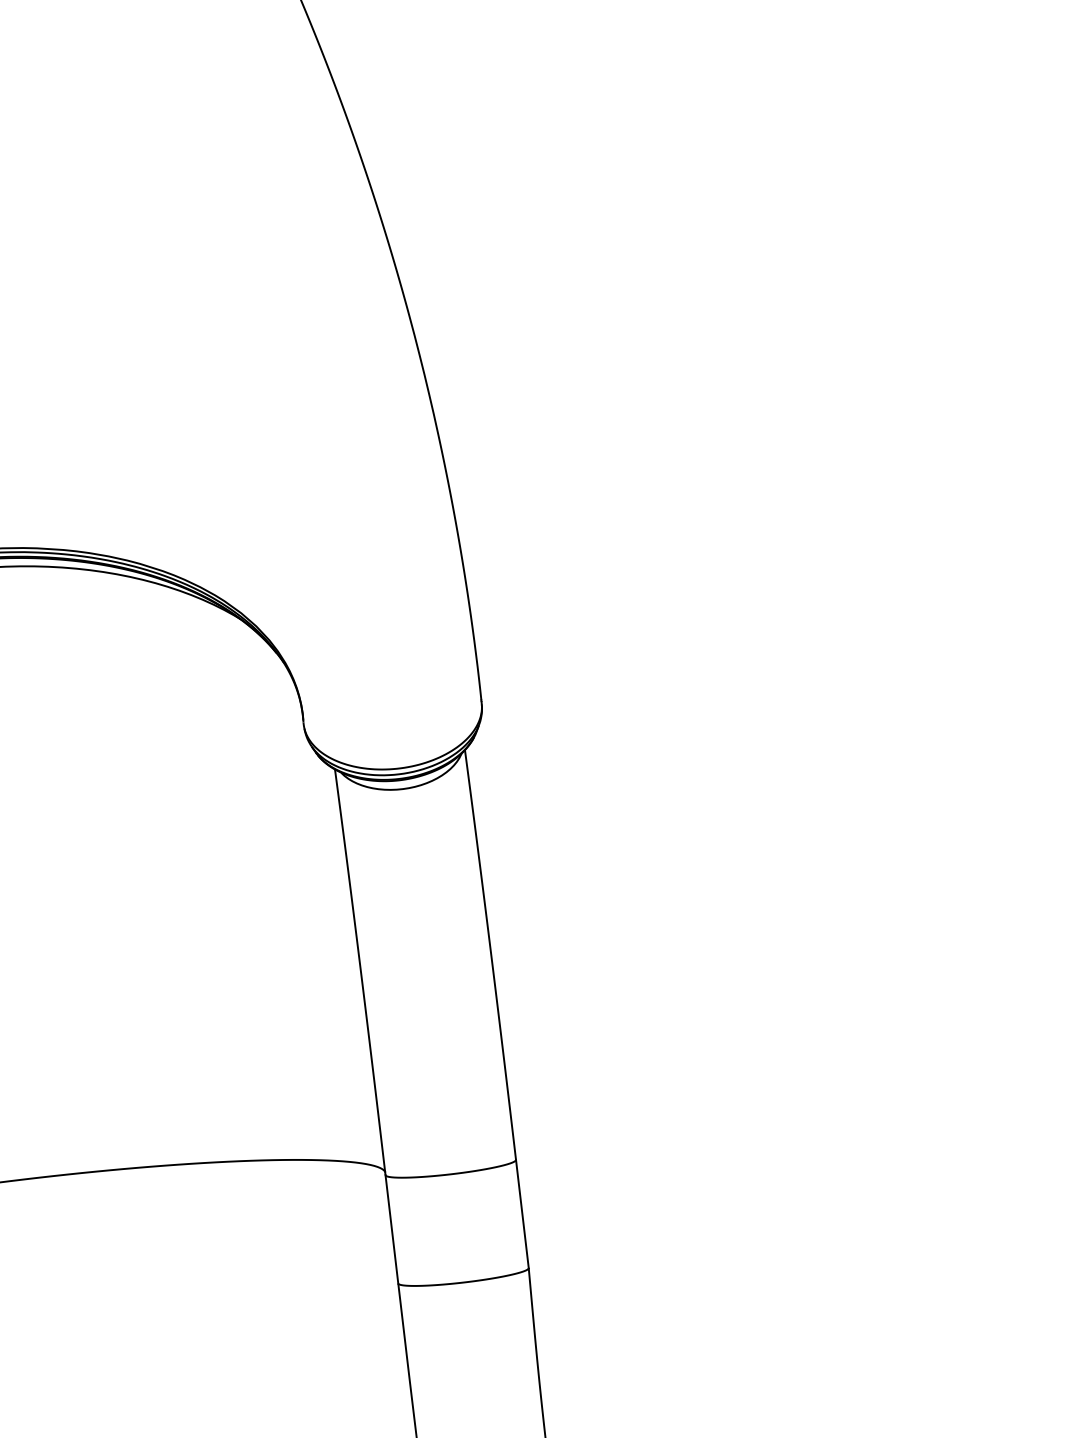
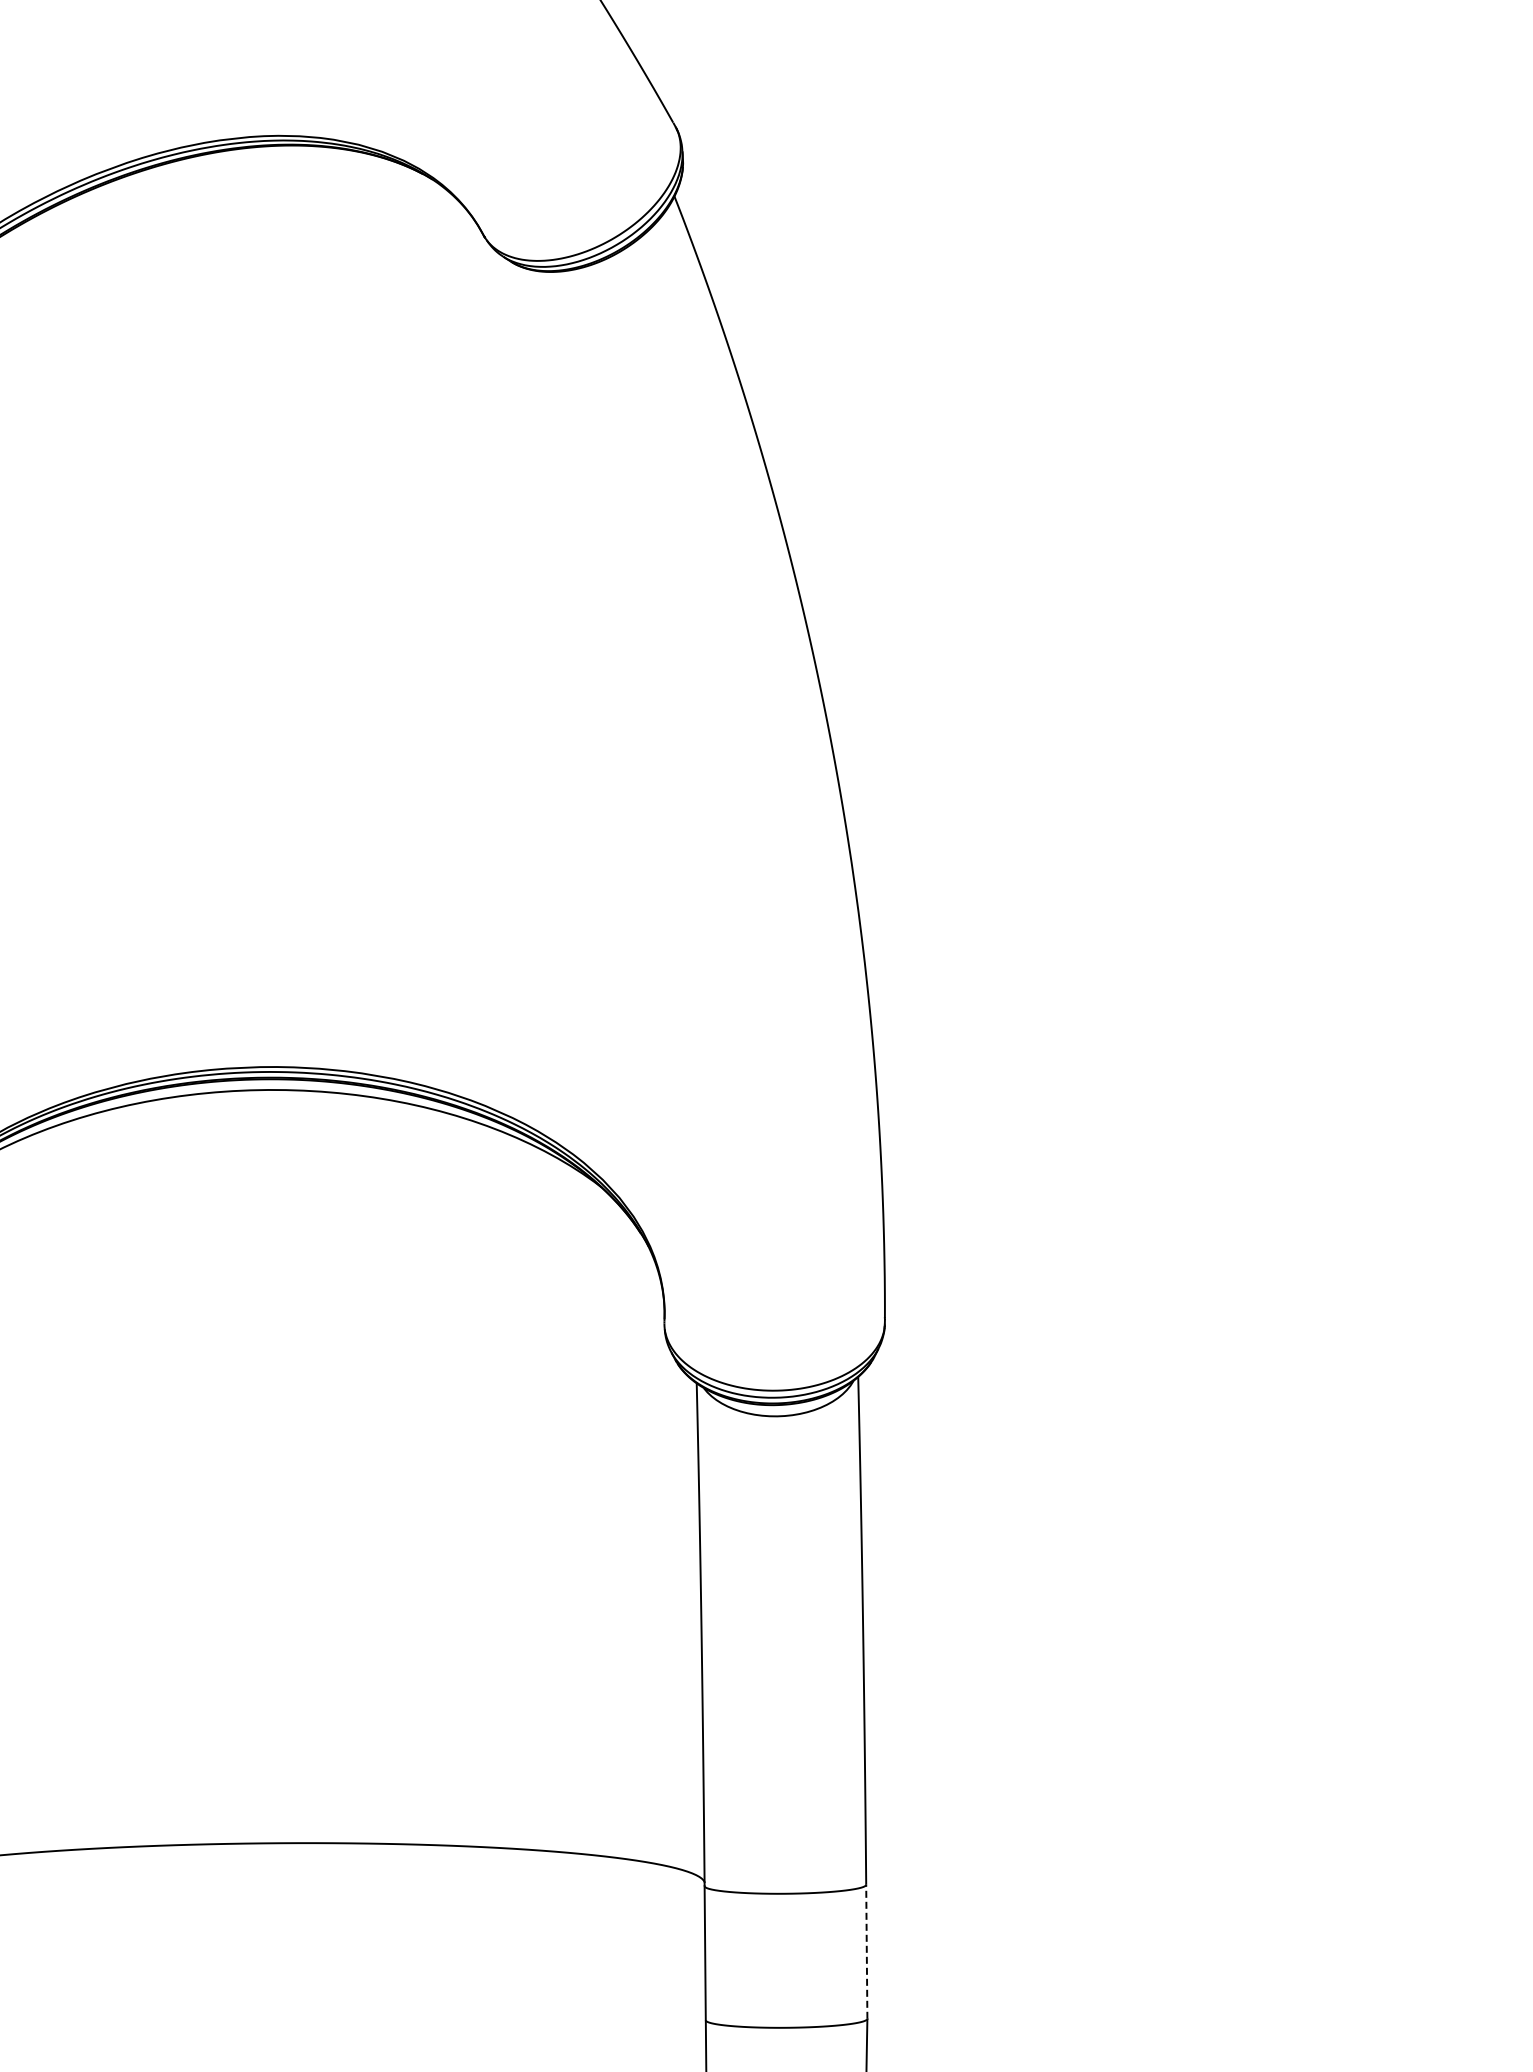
line: (522, 1213) -> (866, 1951), solid -> dashed

